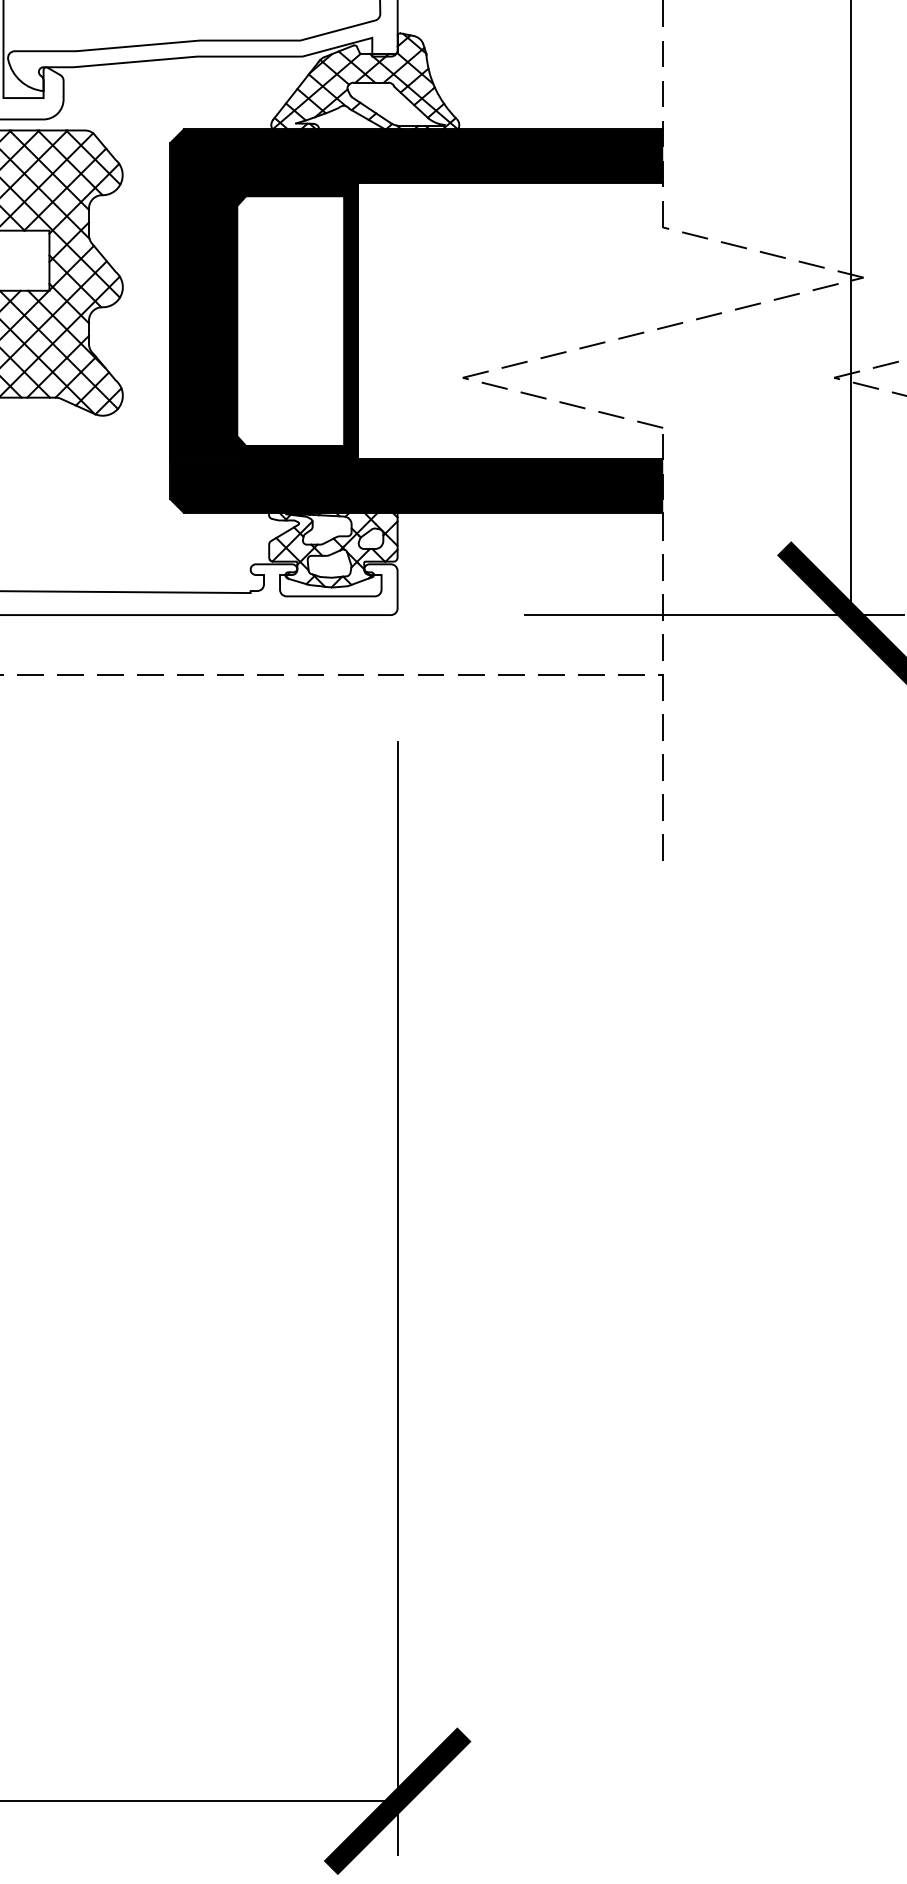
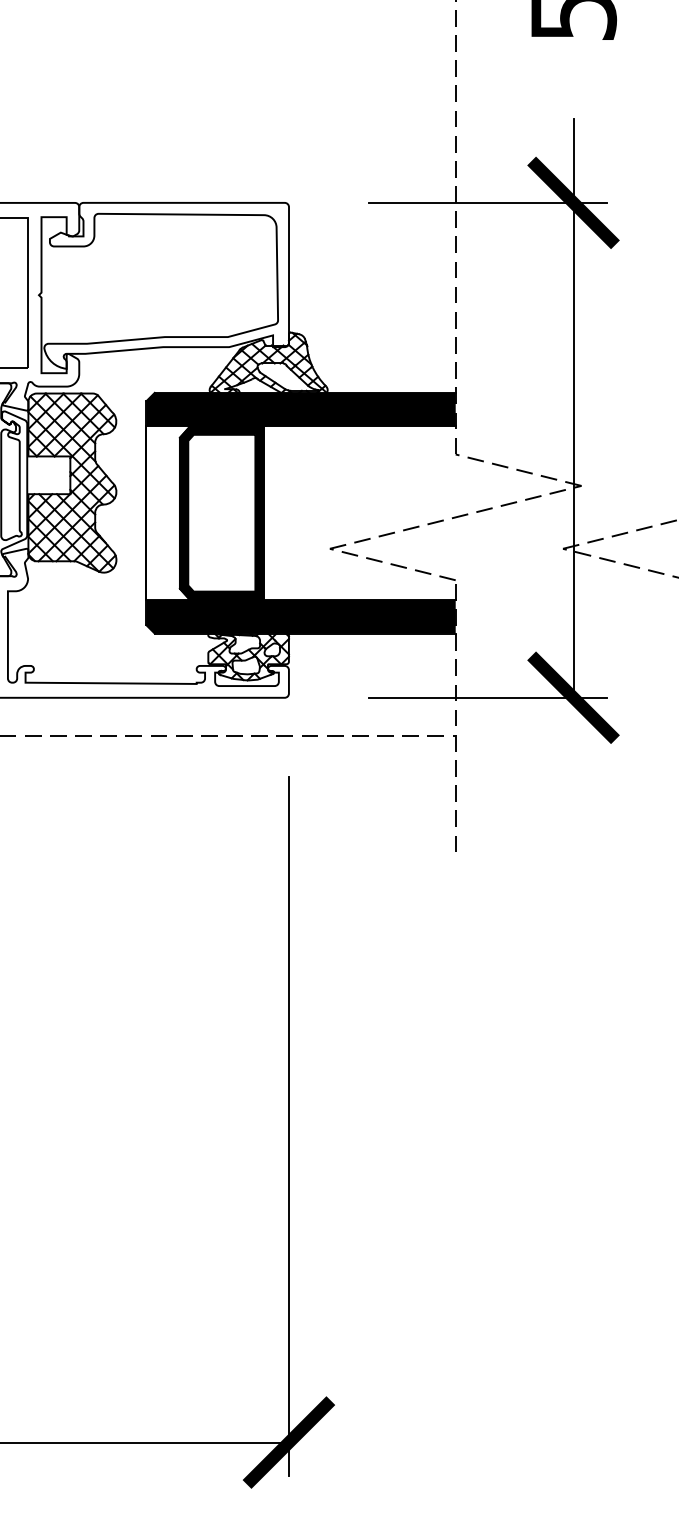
fill: (205, 321) -> (168, 513), removed

